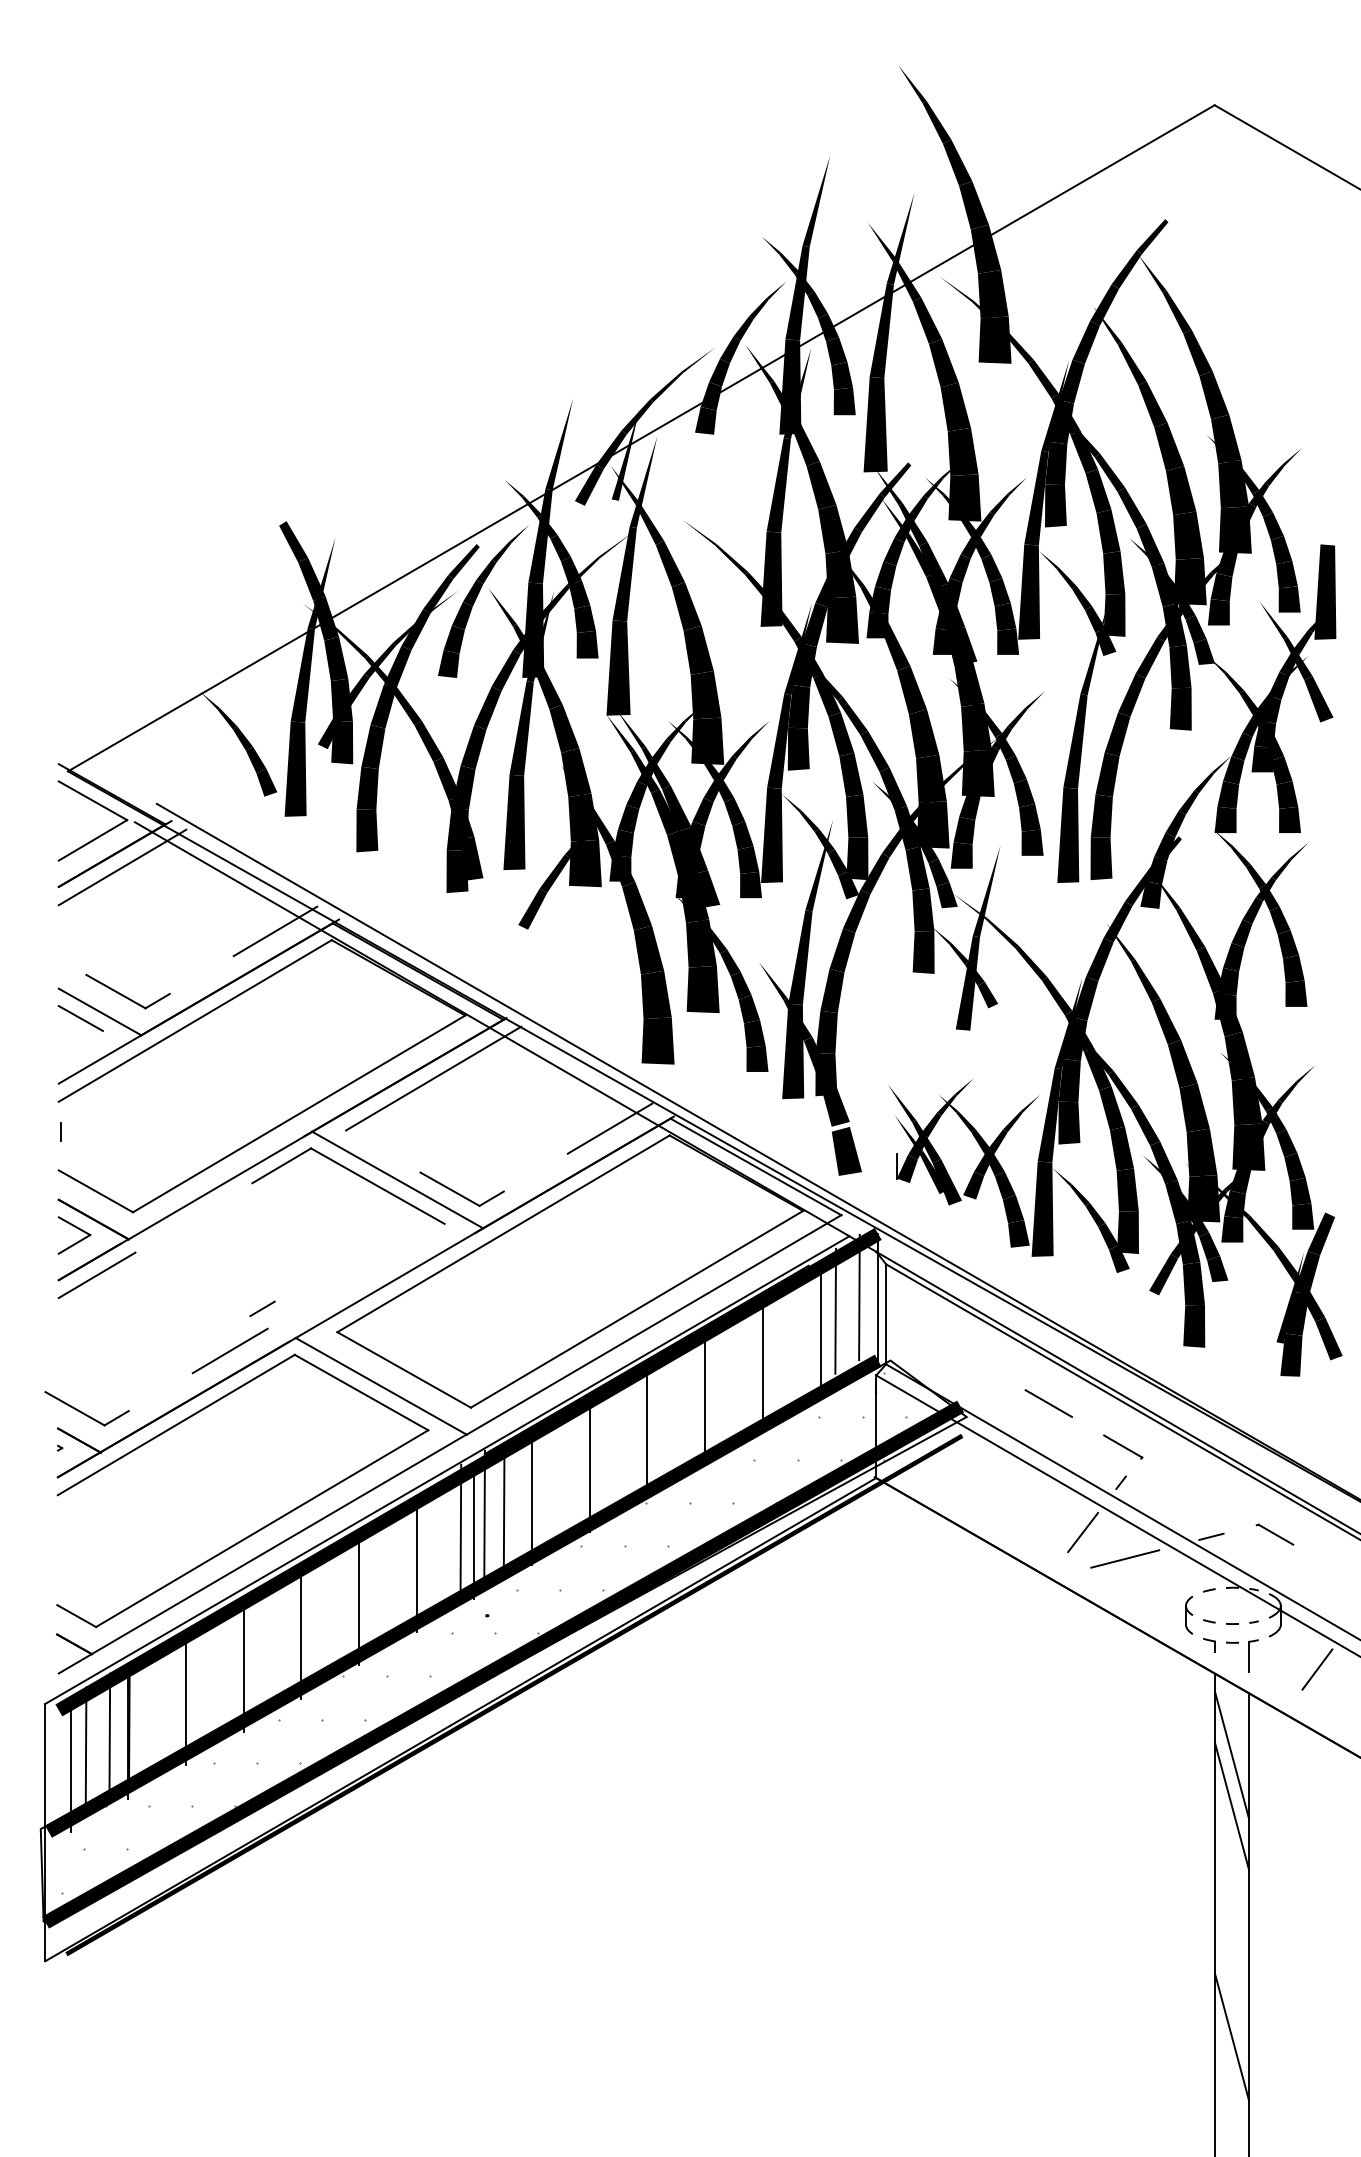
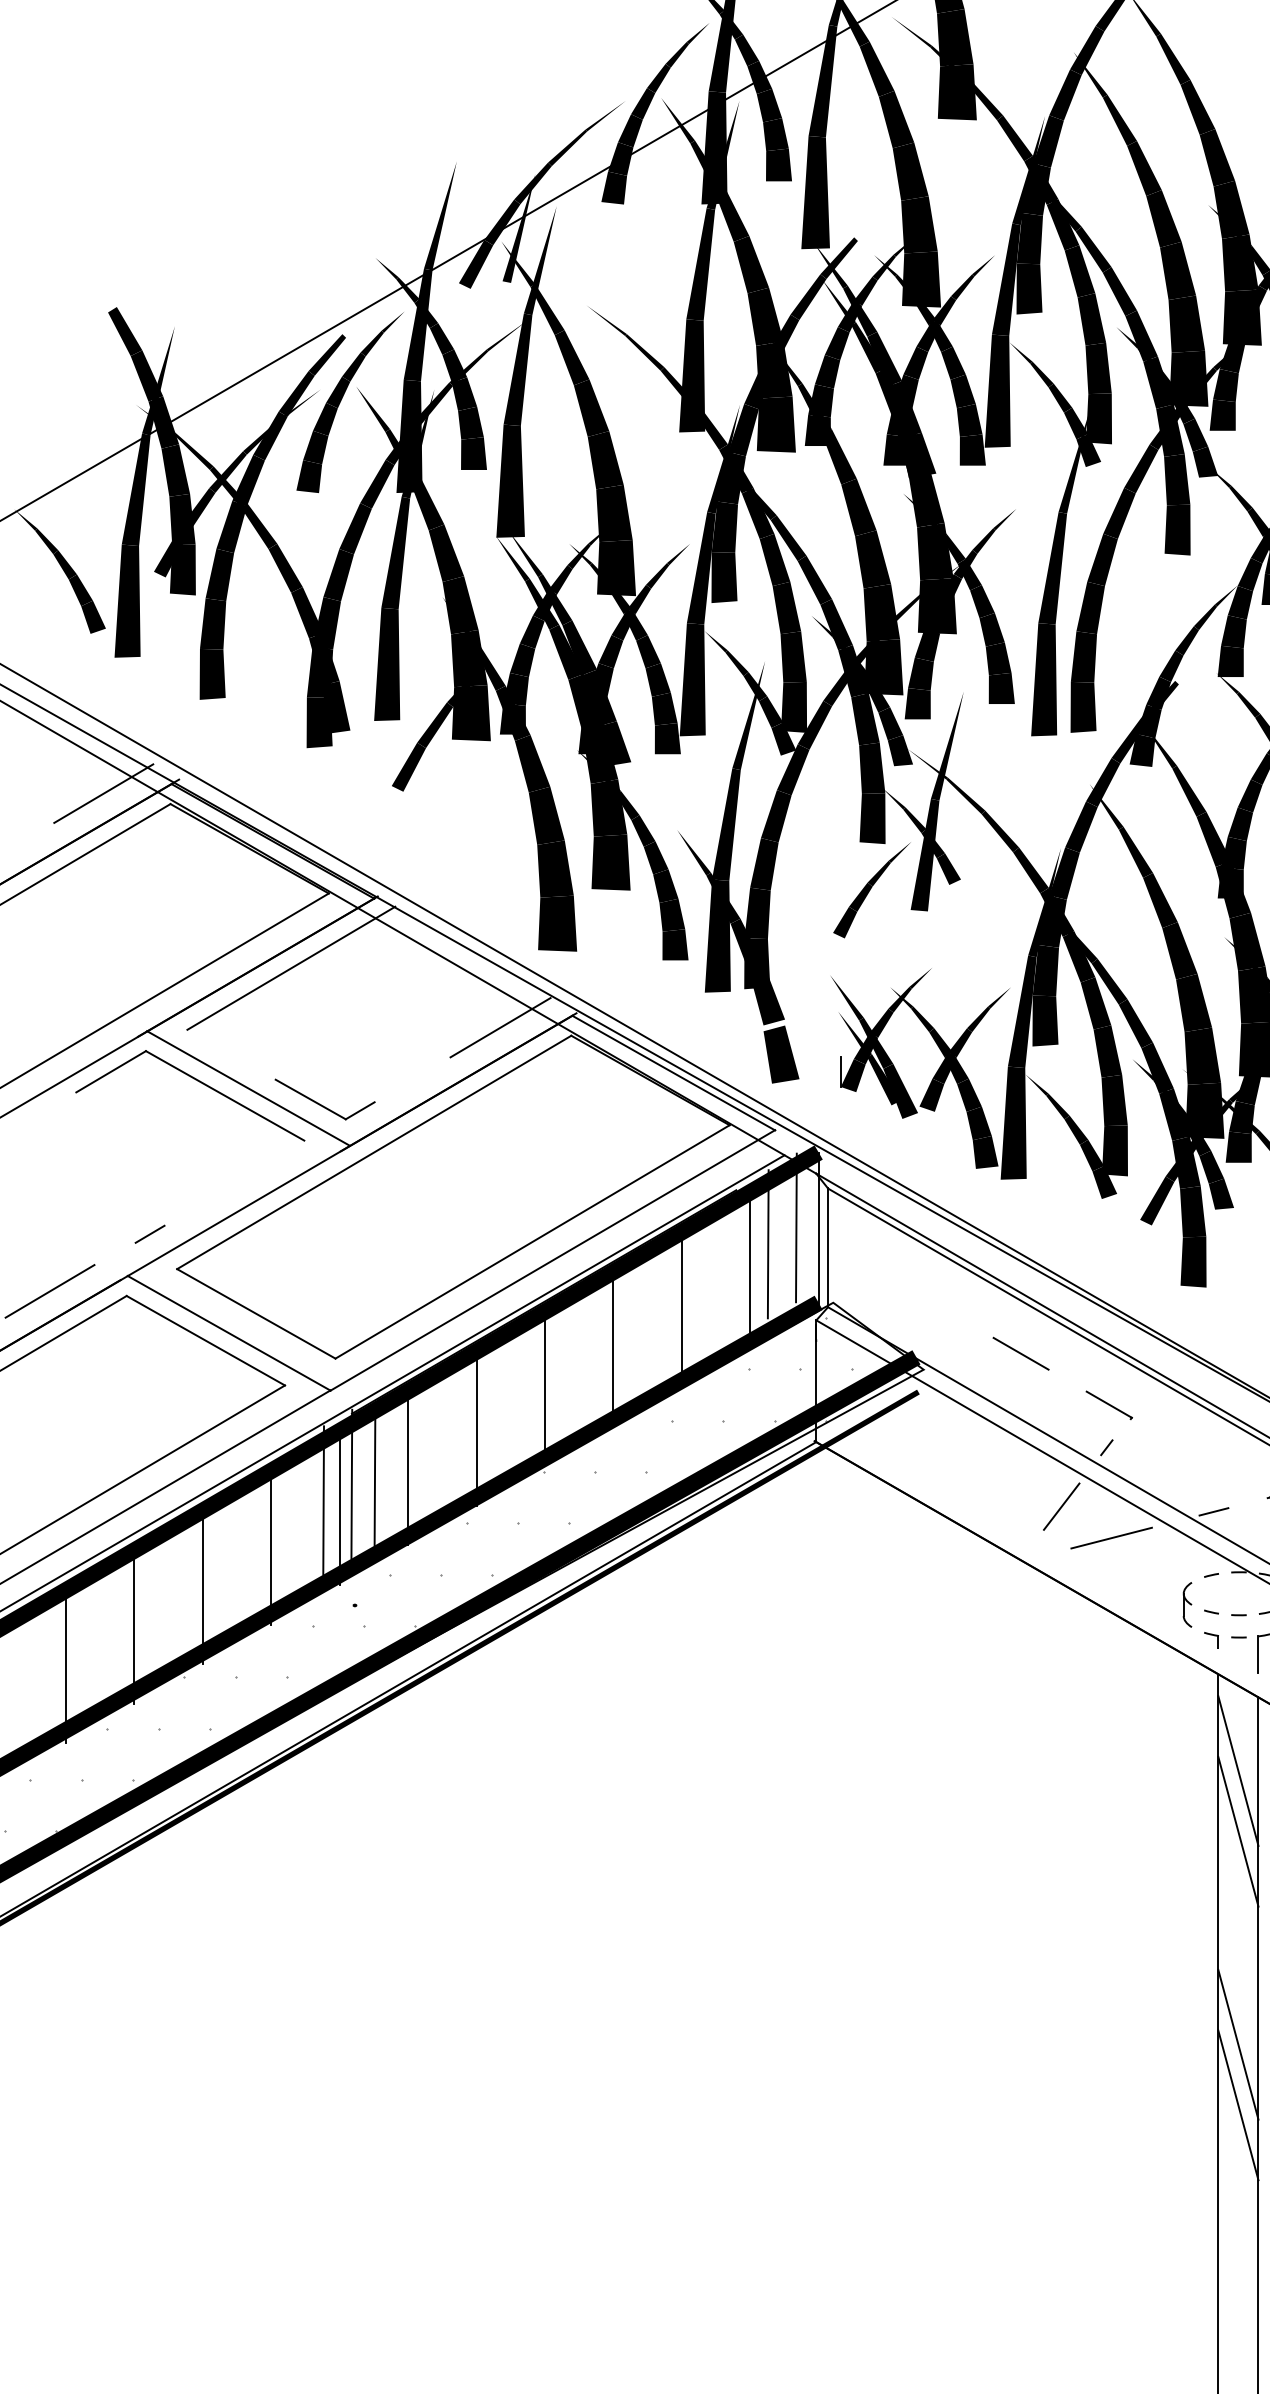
part: (922, 1012) -> (871, 889), added
line: (262, 1308) -> (150, 1233), moved
line: (1231, 1986) -> (1237, 2045), added

